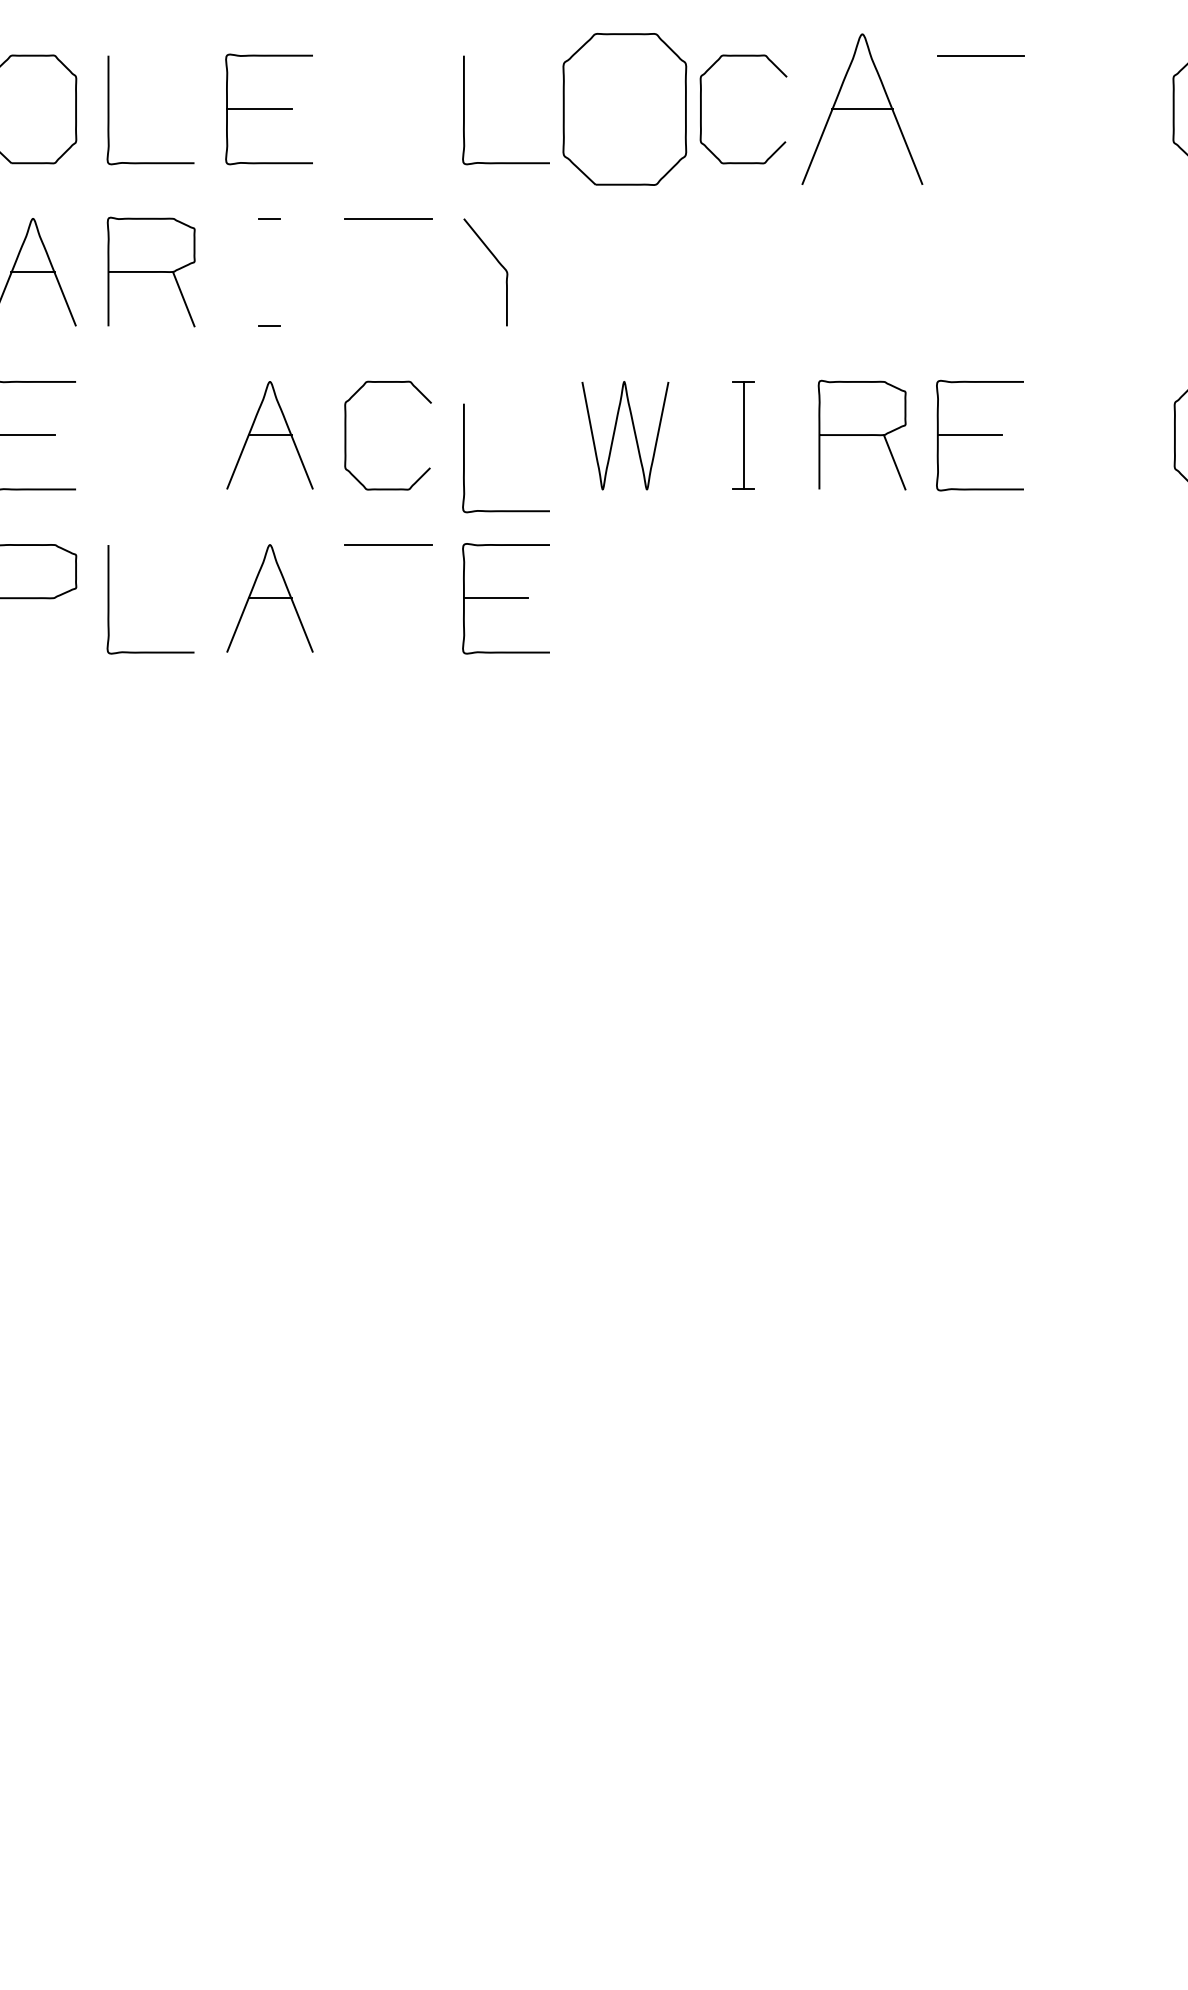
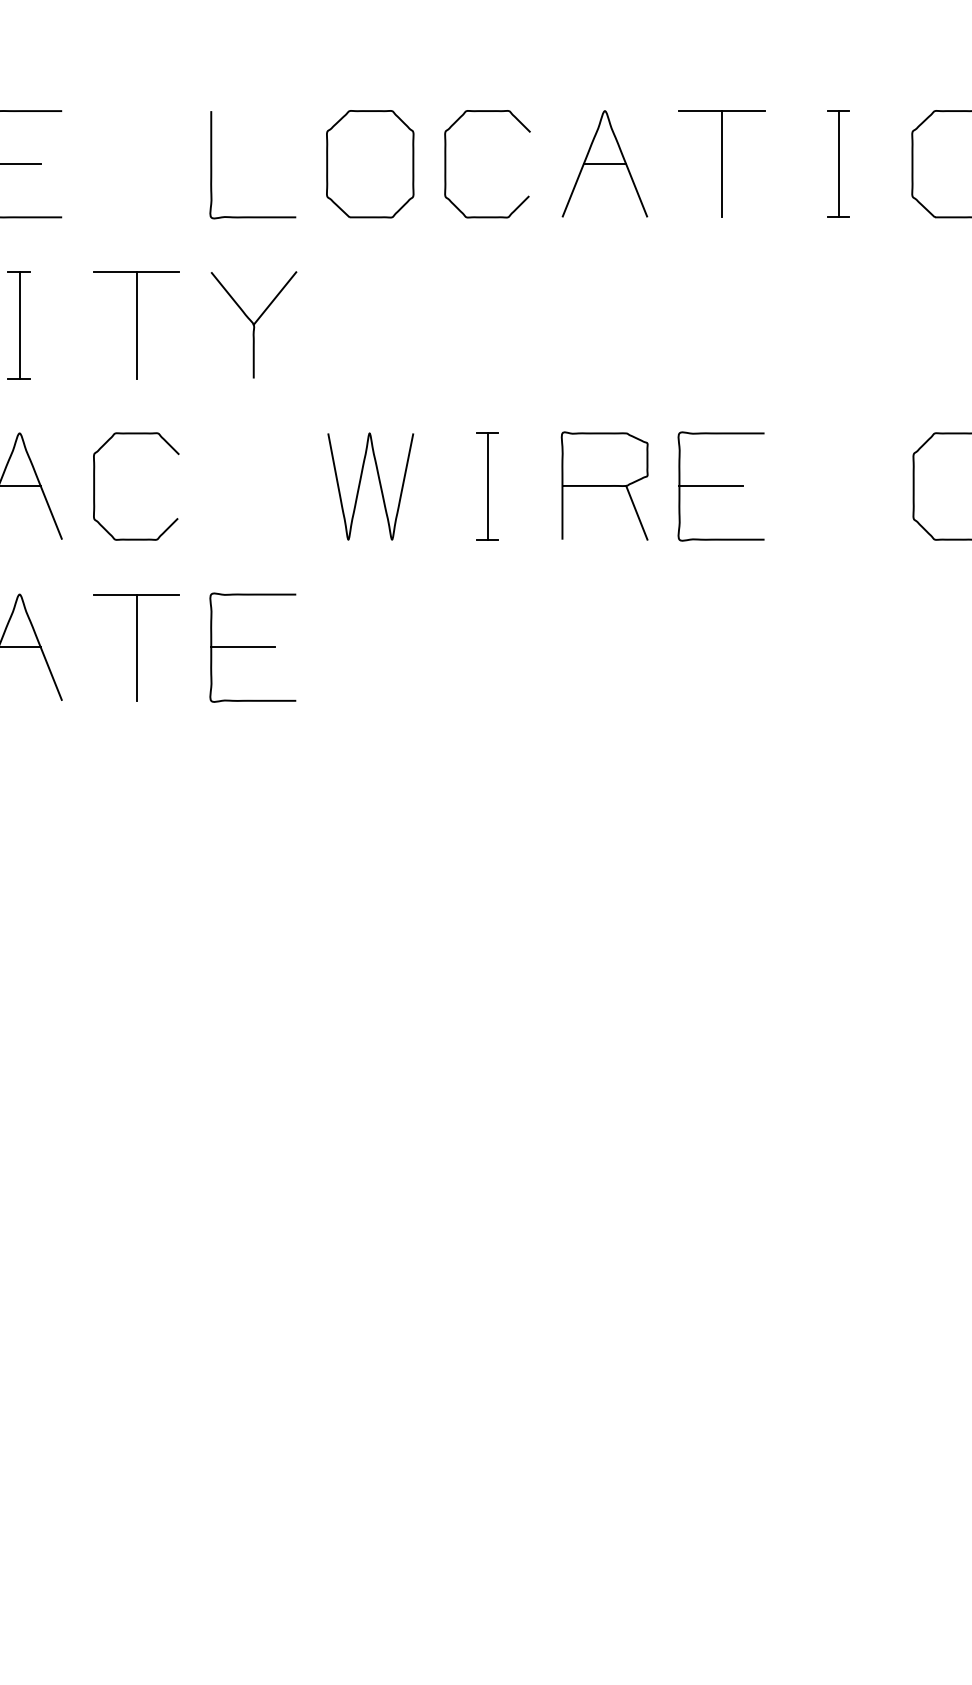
part: (862, 108) -> (605, 163), size x0.71
part: (624, 109) -> (369, 164), size x0.71
line: (980, 109) -> (721, 164), added
part: (1098, 109) -> (838, 164), added
line: (527, 244) -> (274, 297), added
line: (270, 272) -> (20, 325), added
line: (388, 272) -> (136, 325), added
curve: (464, 458) -> (211, 509), removed
line: (388, 598) -> (136, 647), added

